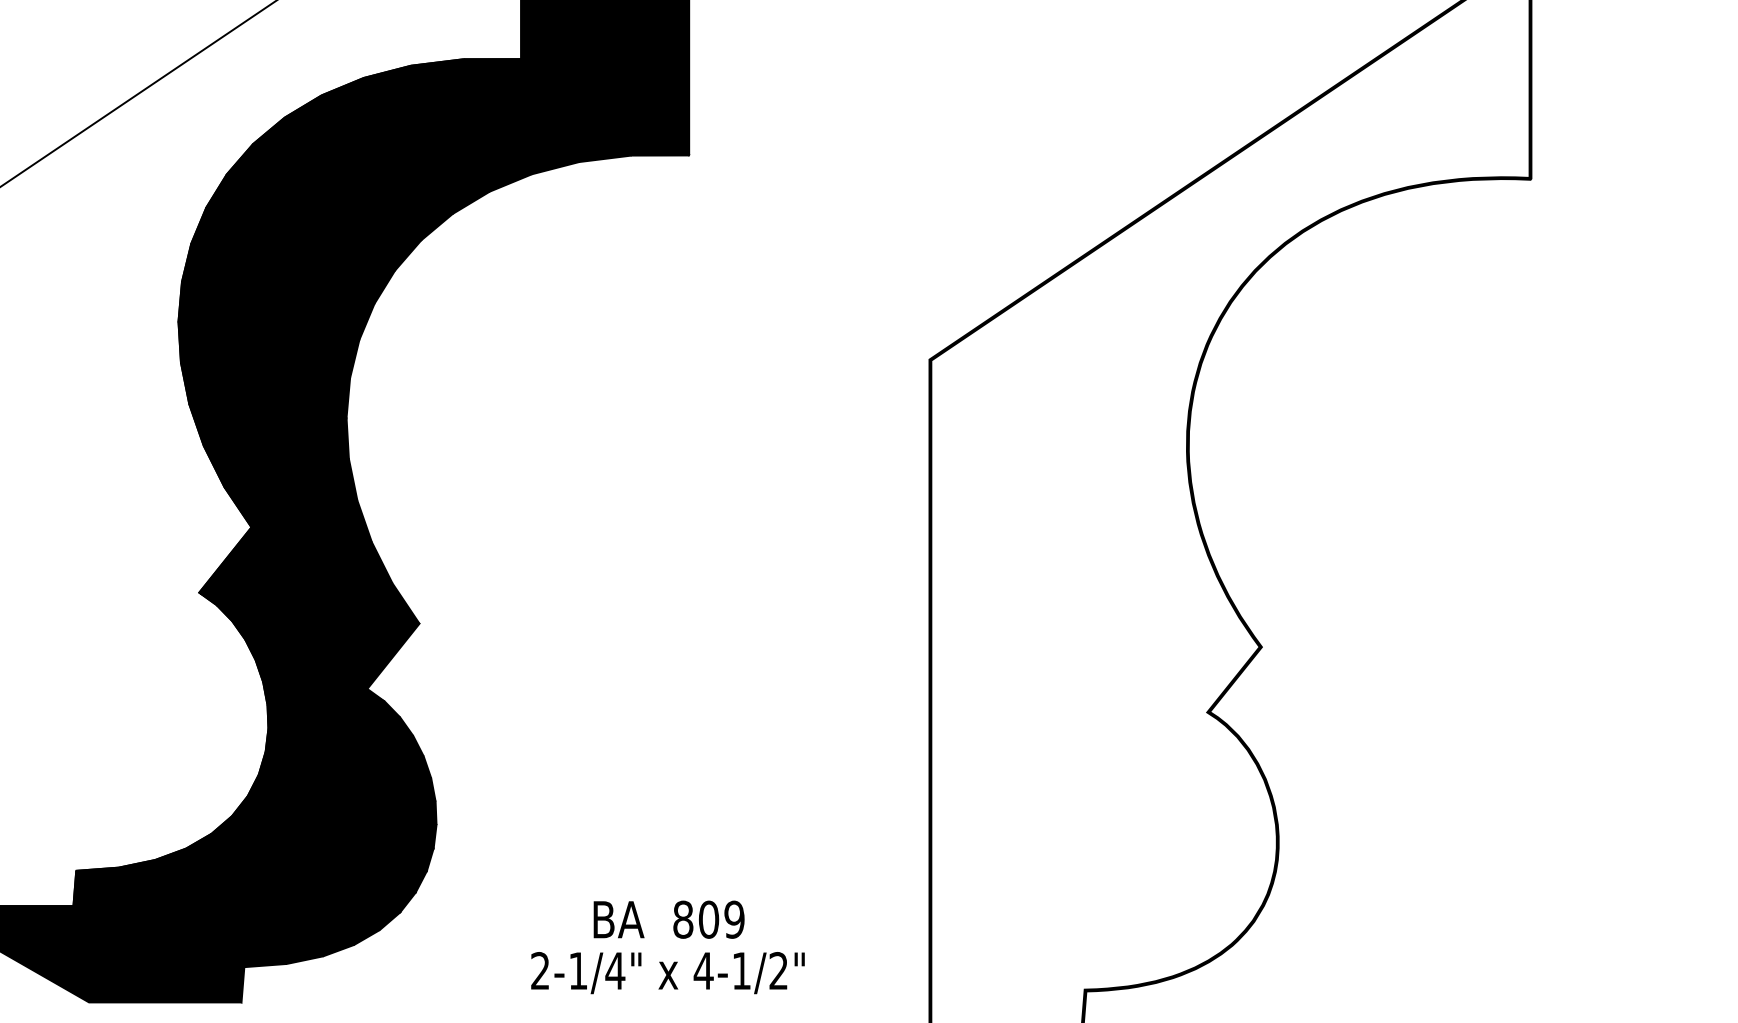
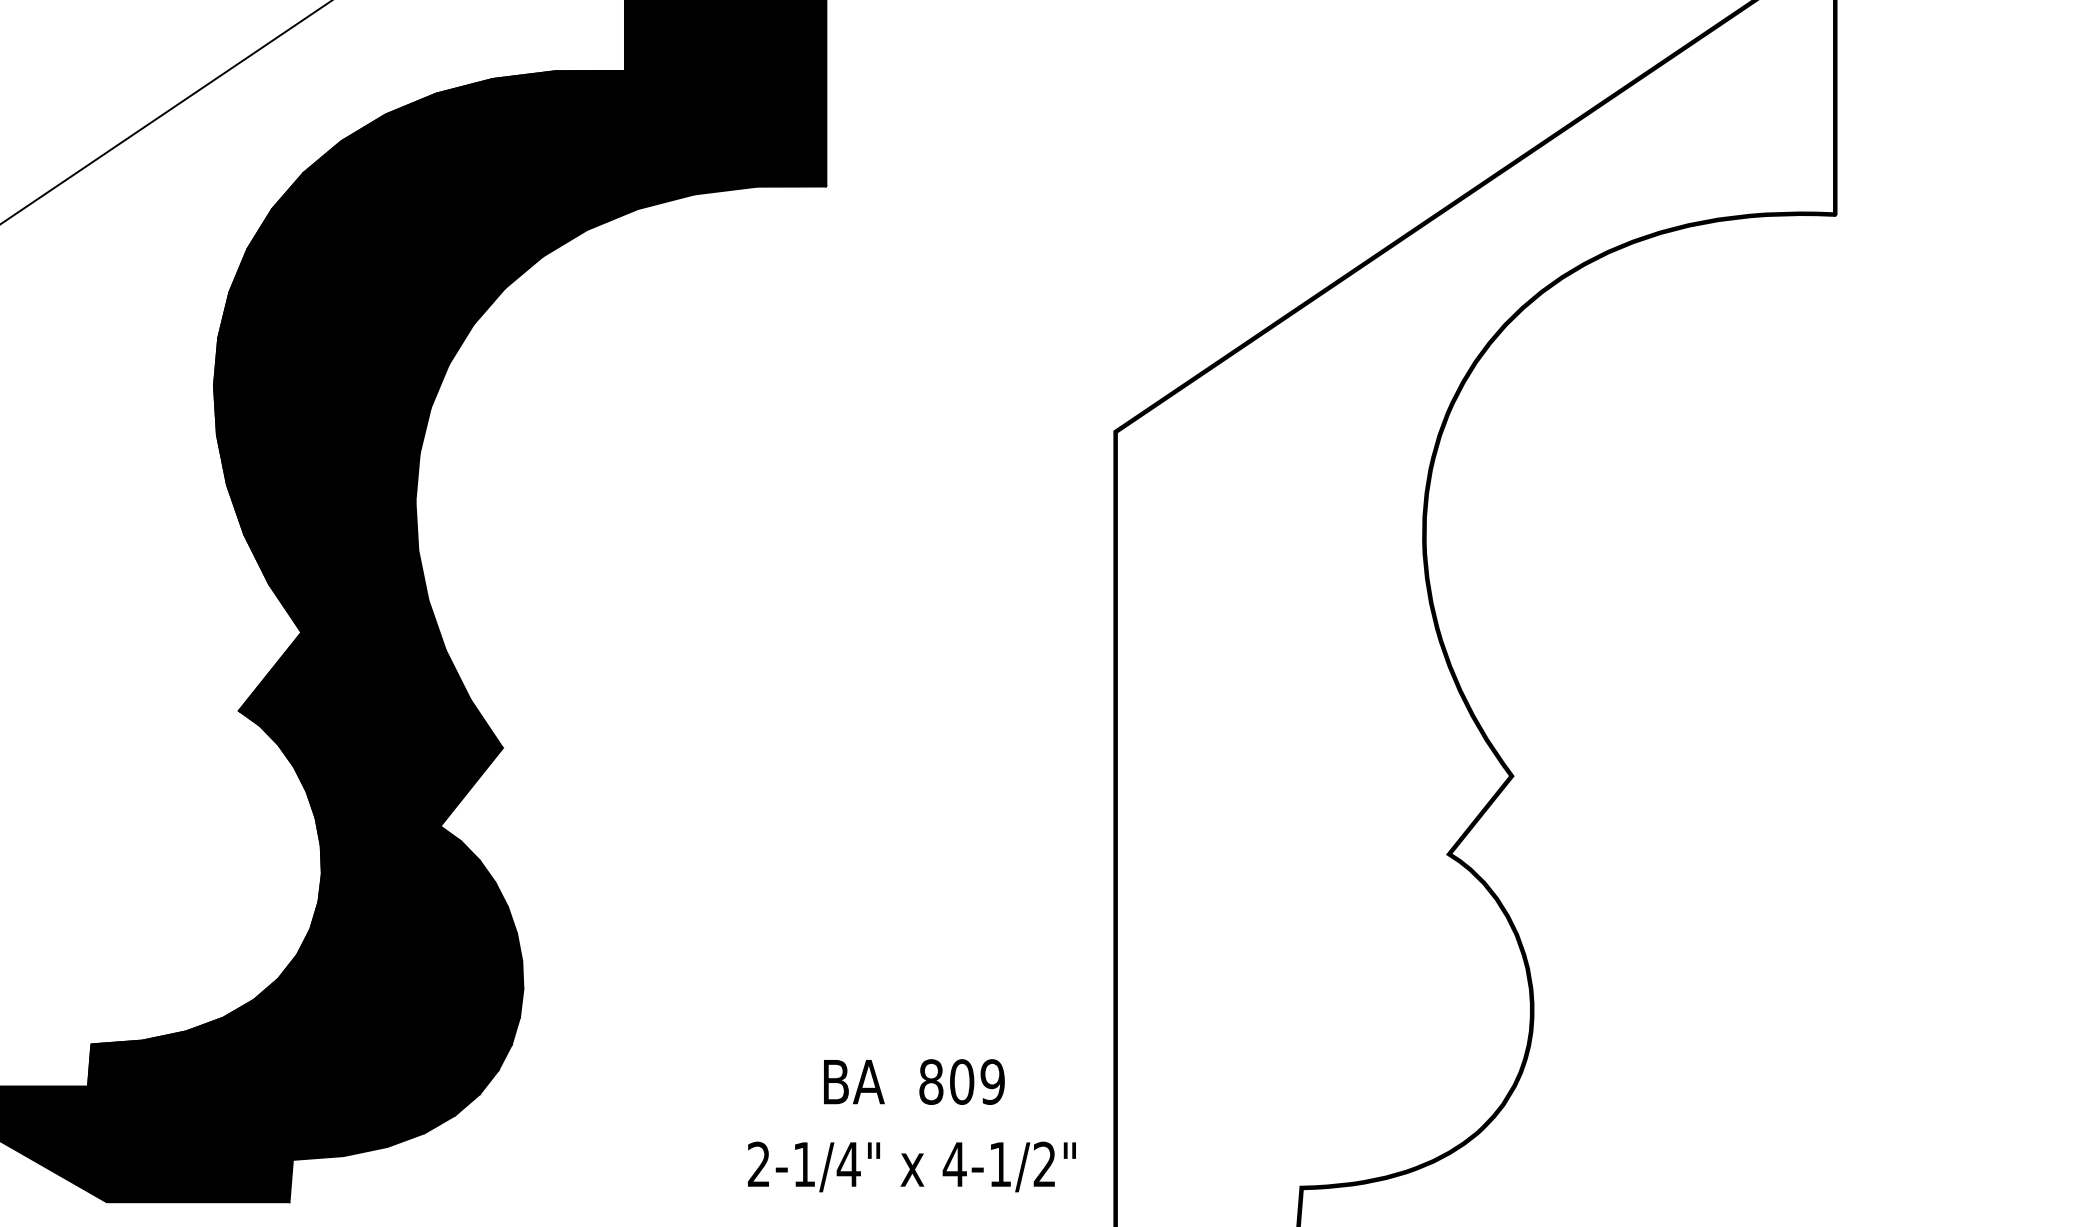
text: (669, 919) -> (914, 1081), moved
text: (667, 972) -> (911, 1166), moved

